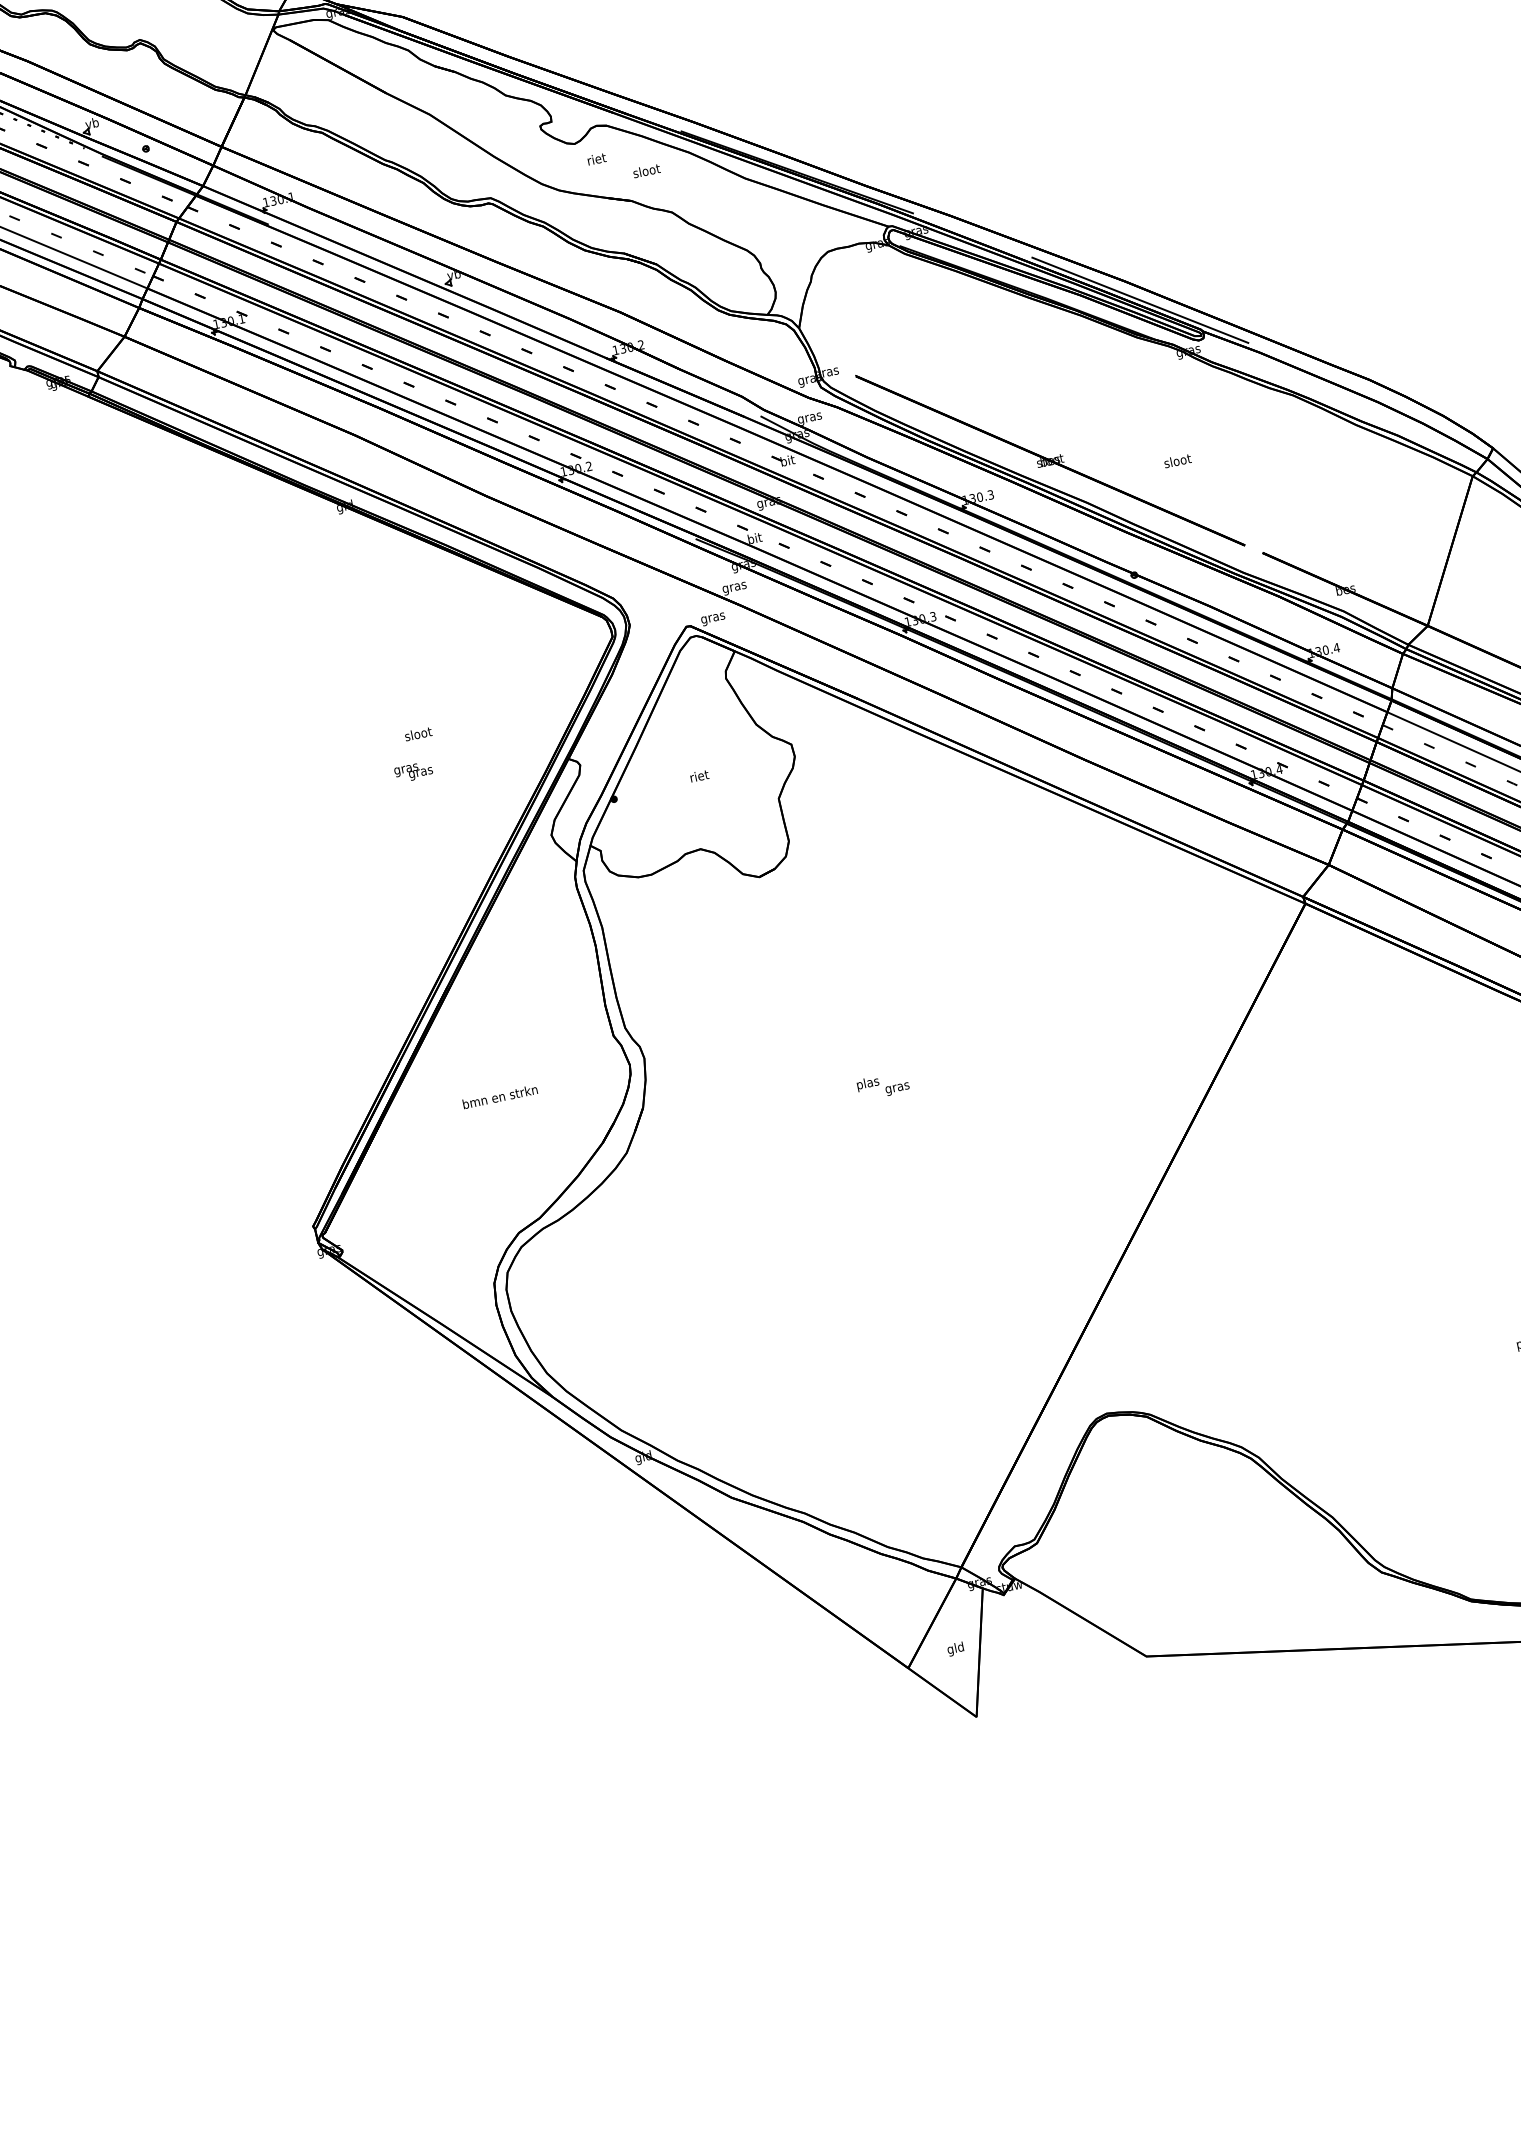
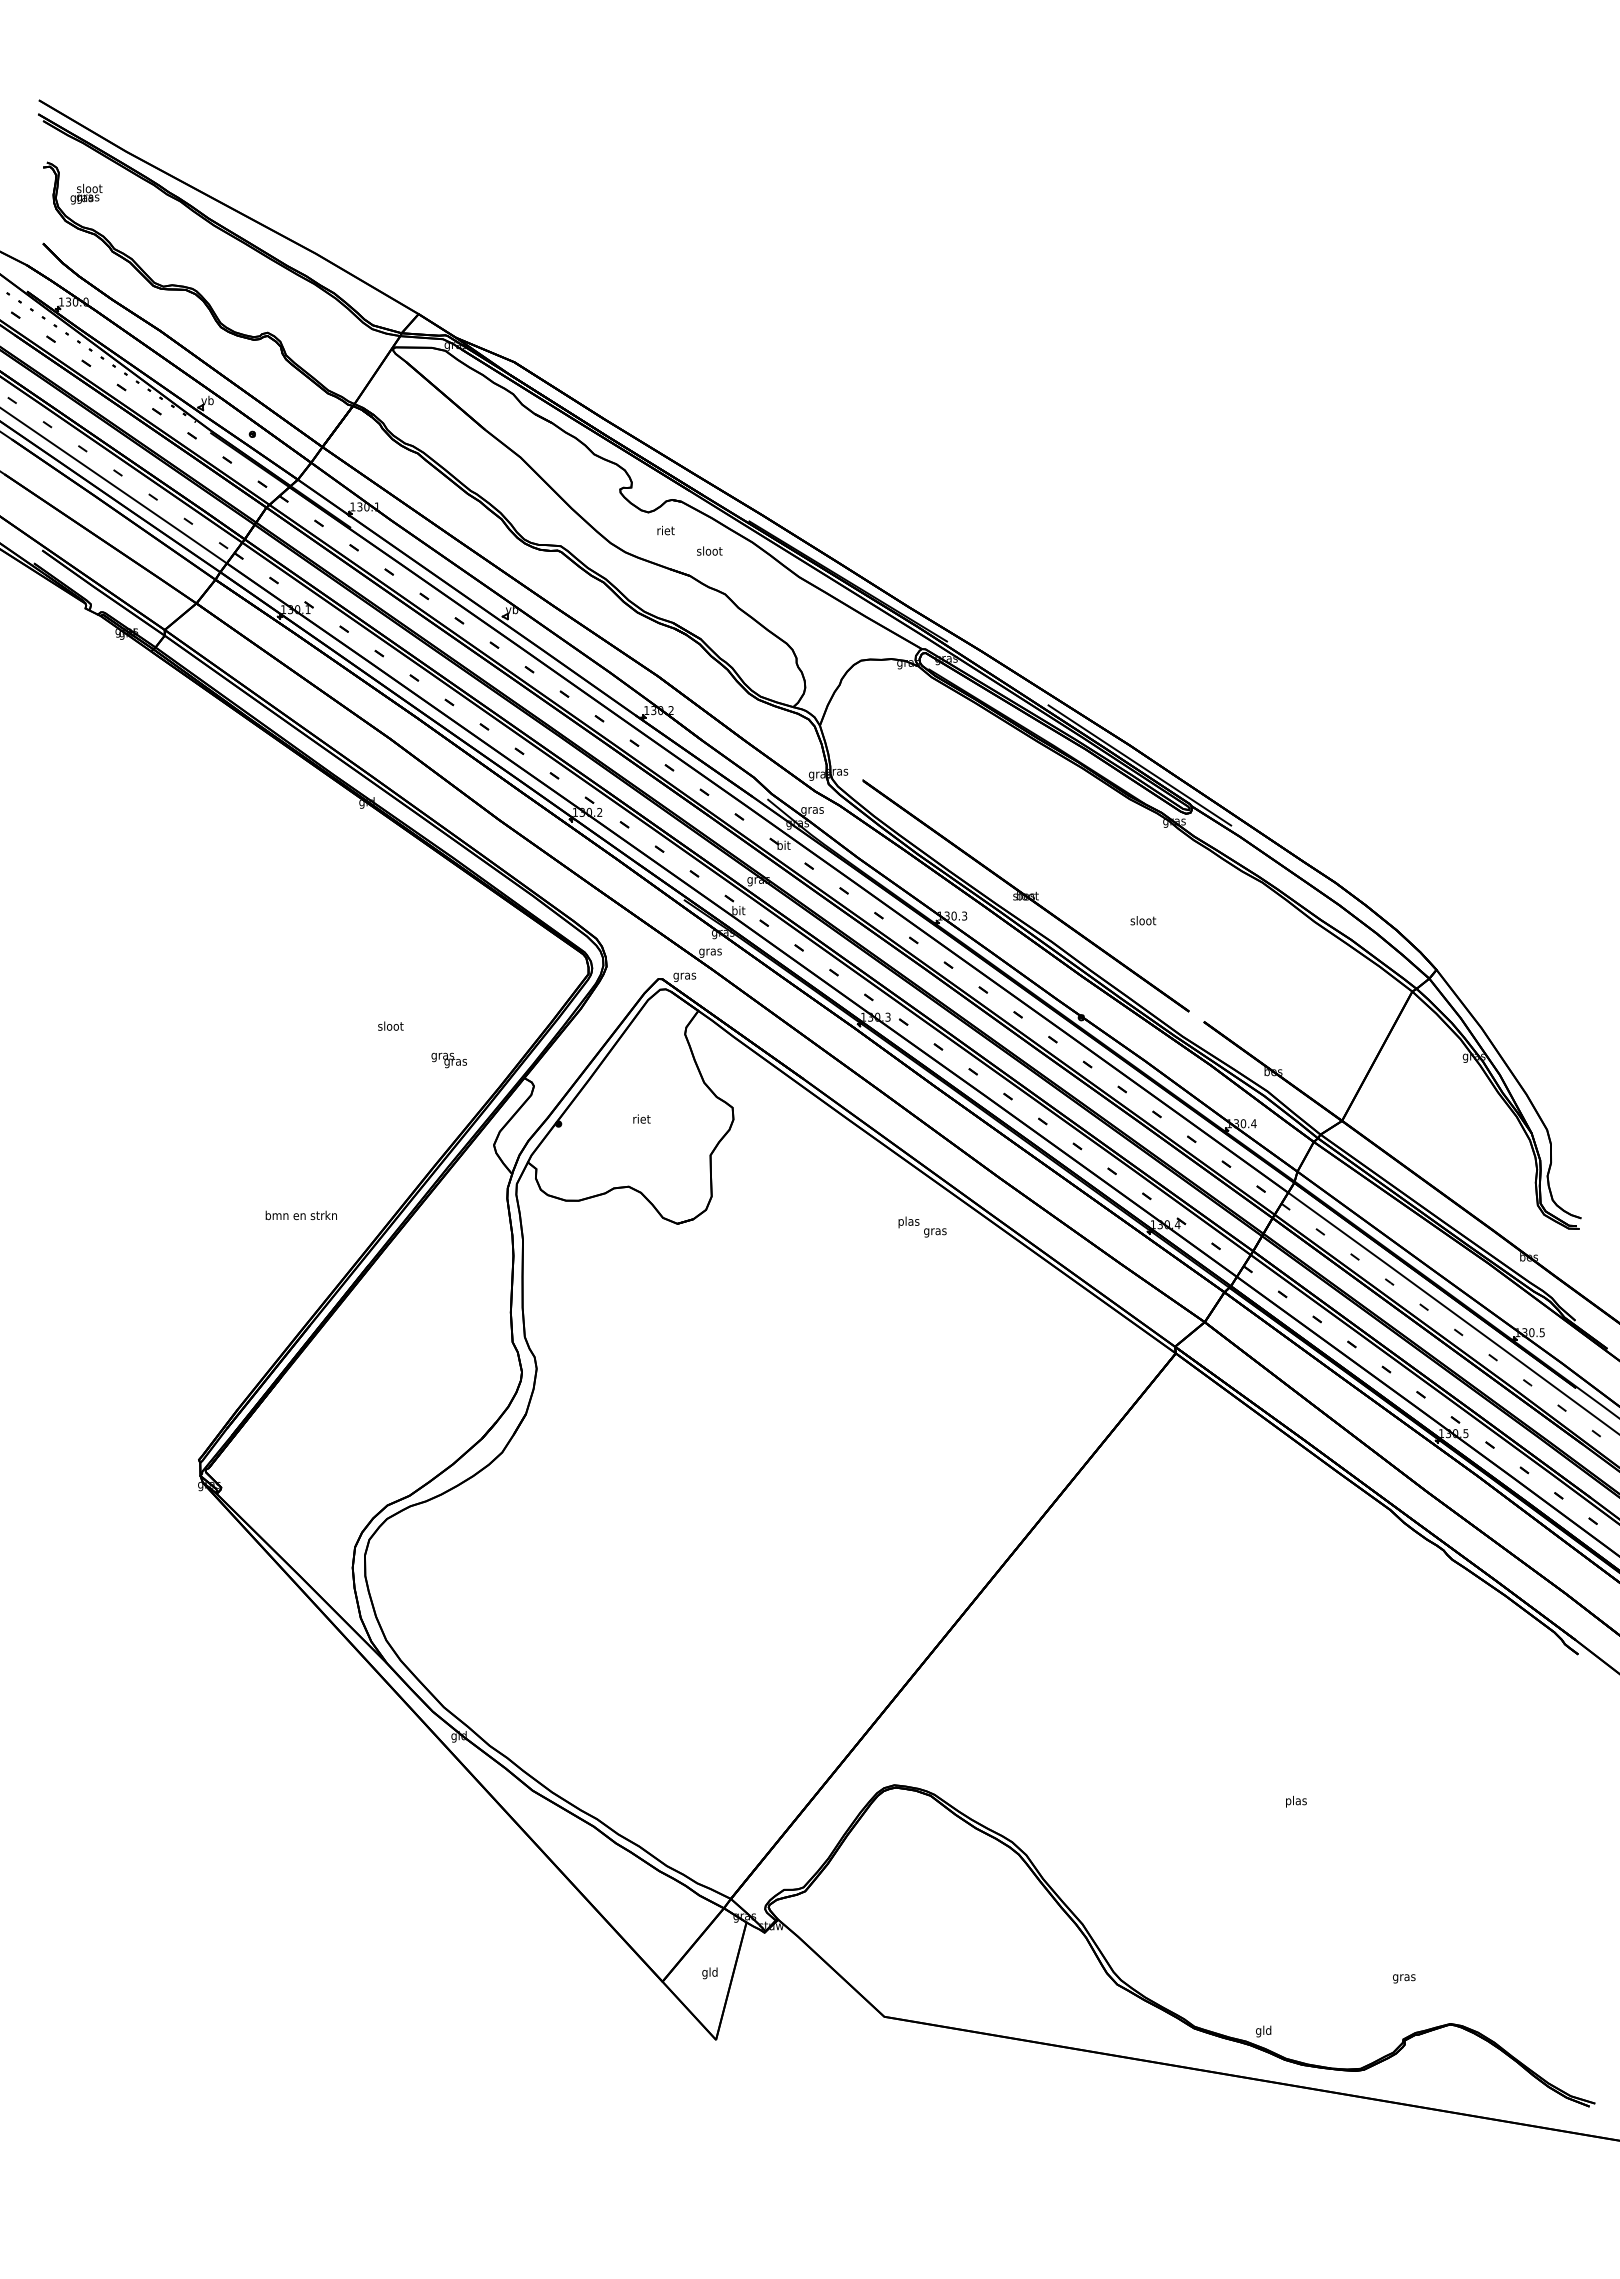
text: (413, 772) -> (448, 1060), moved
text: (883, 1085) -> (922, 1226), moved
text: (499, 1097) -> (300, 1215), moved

